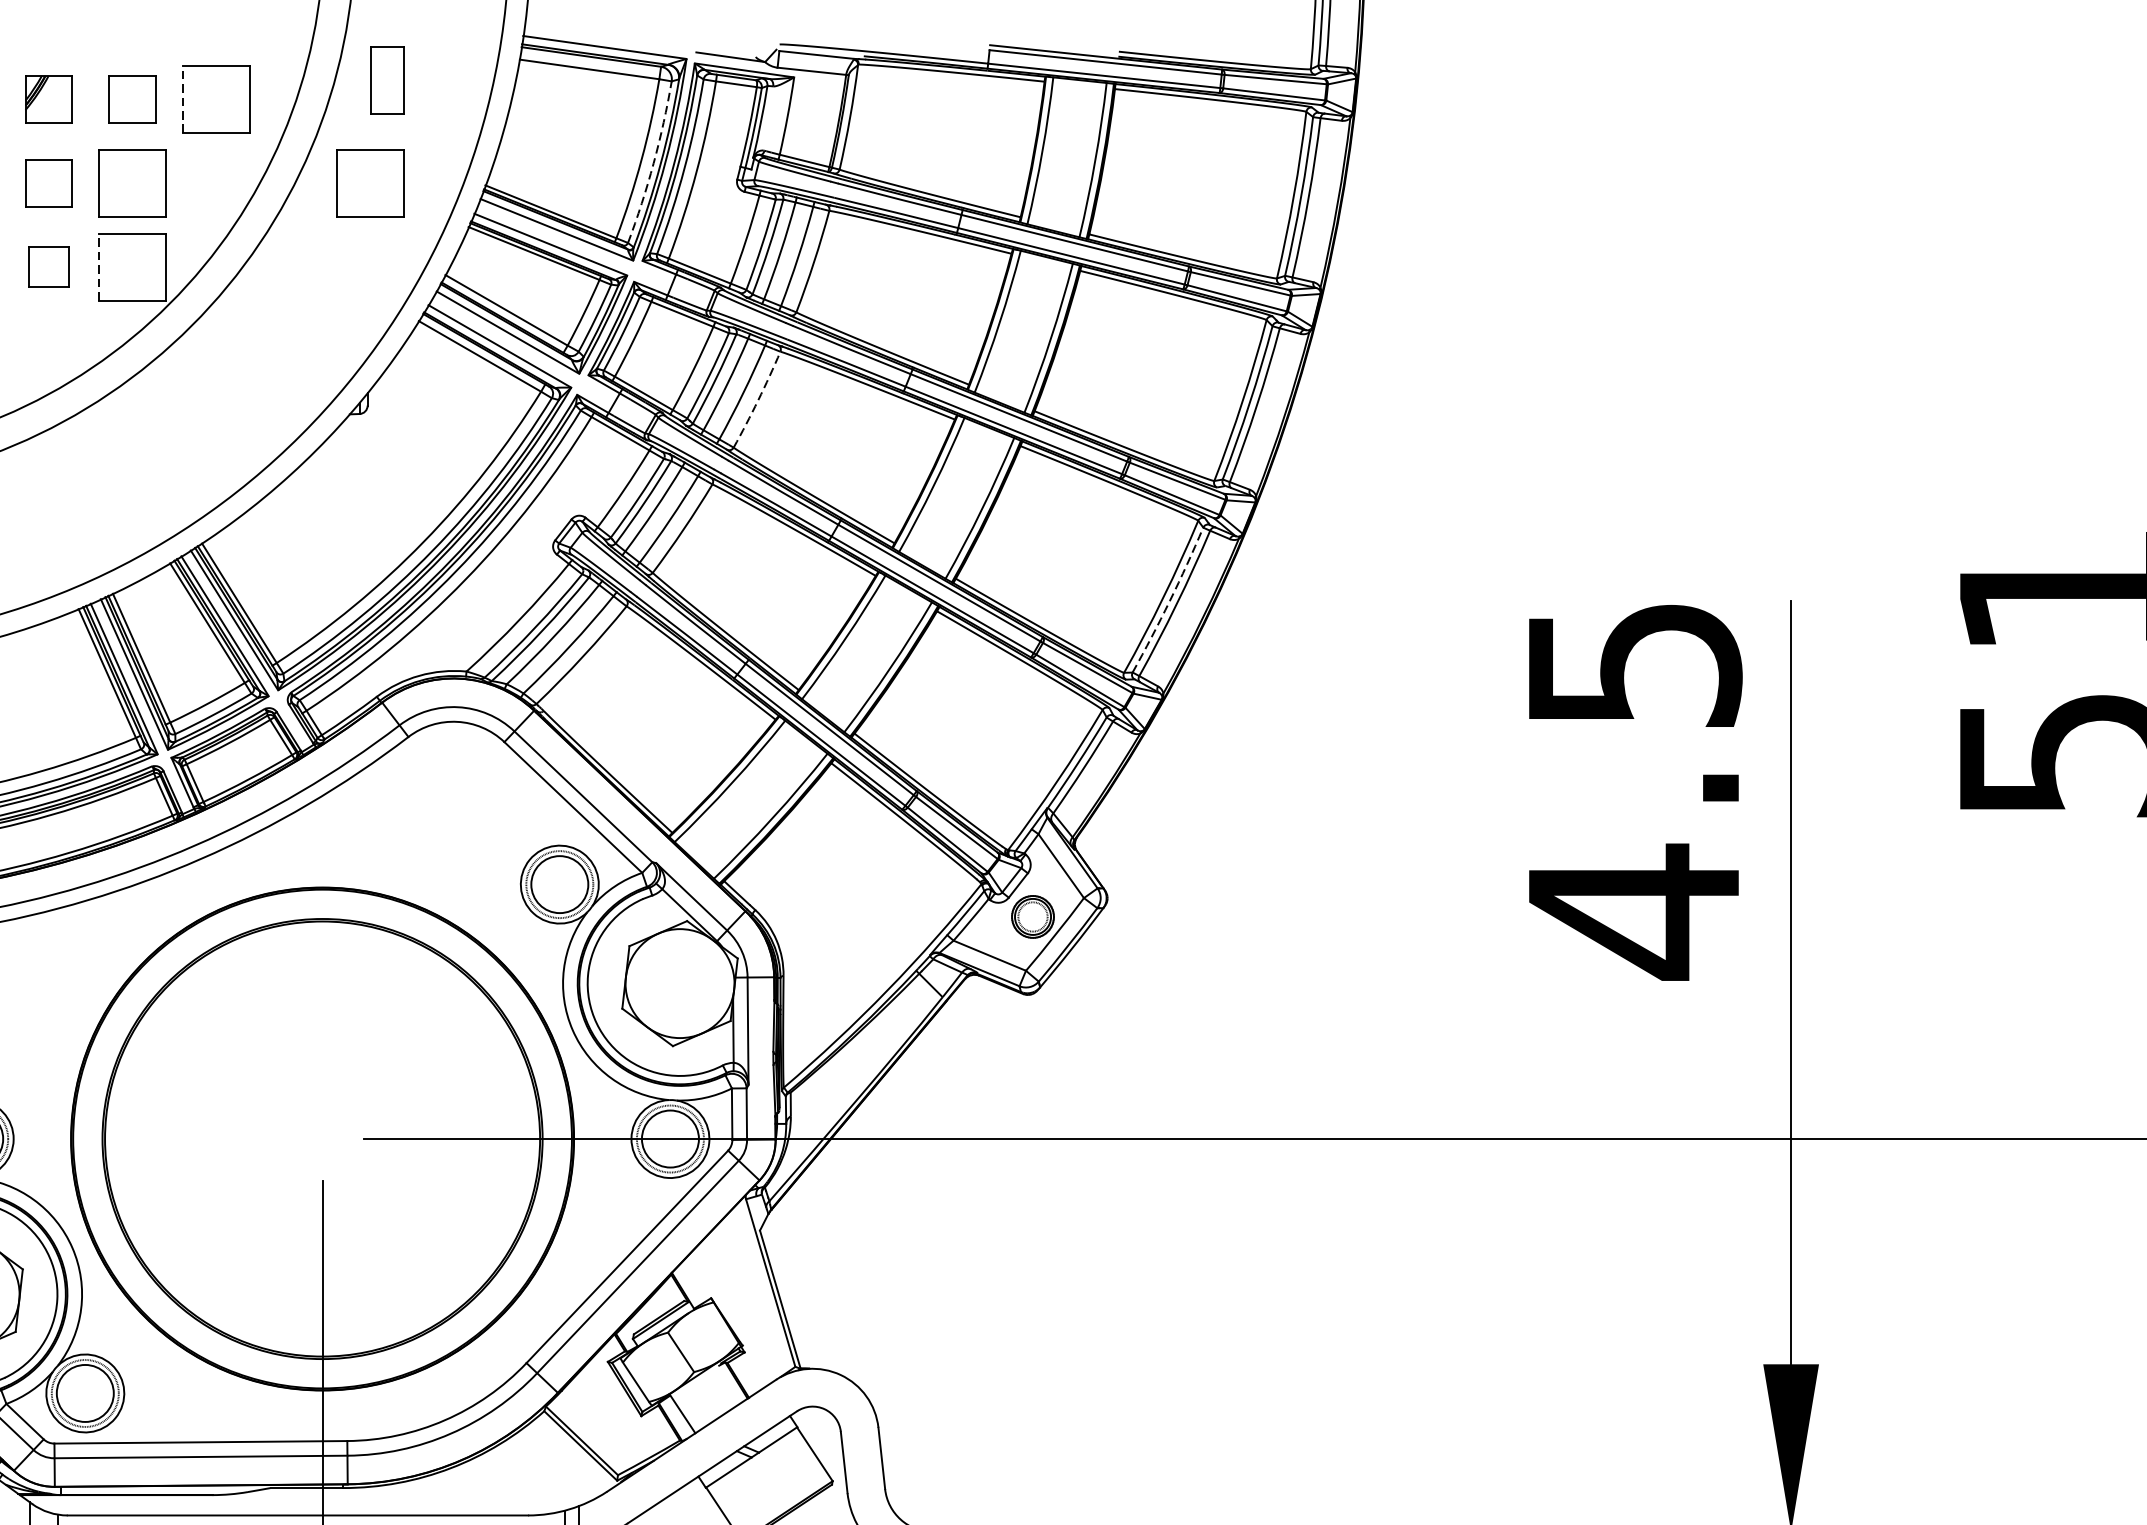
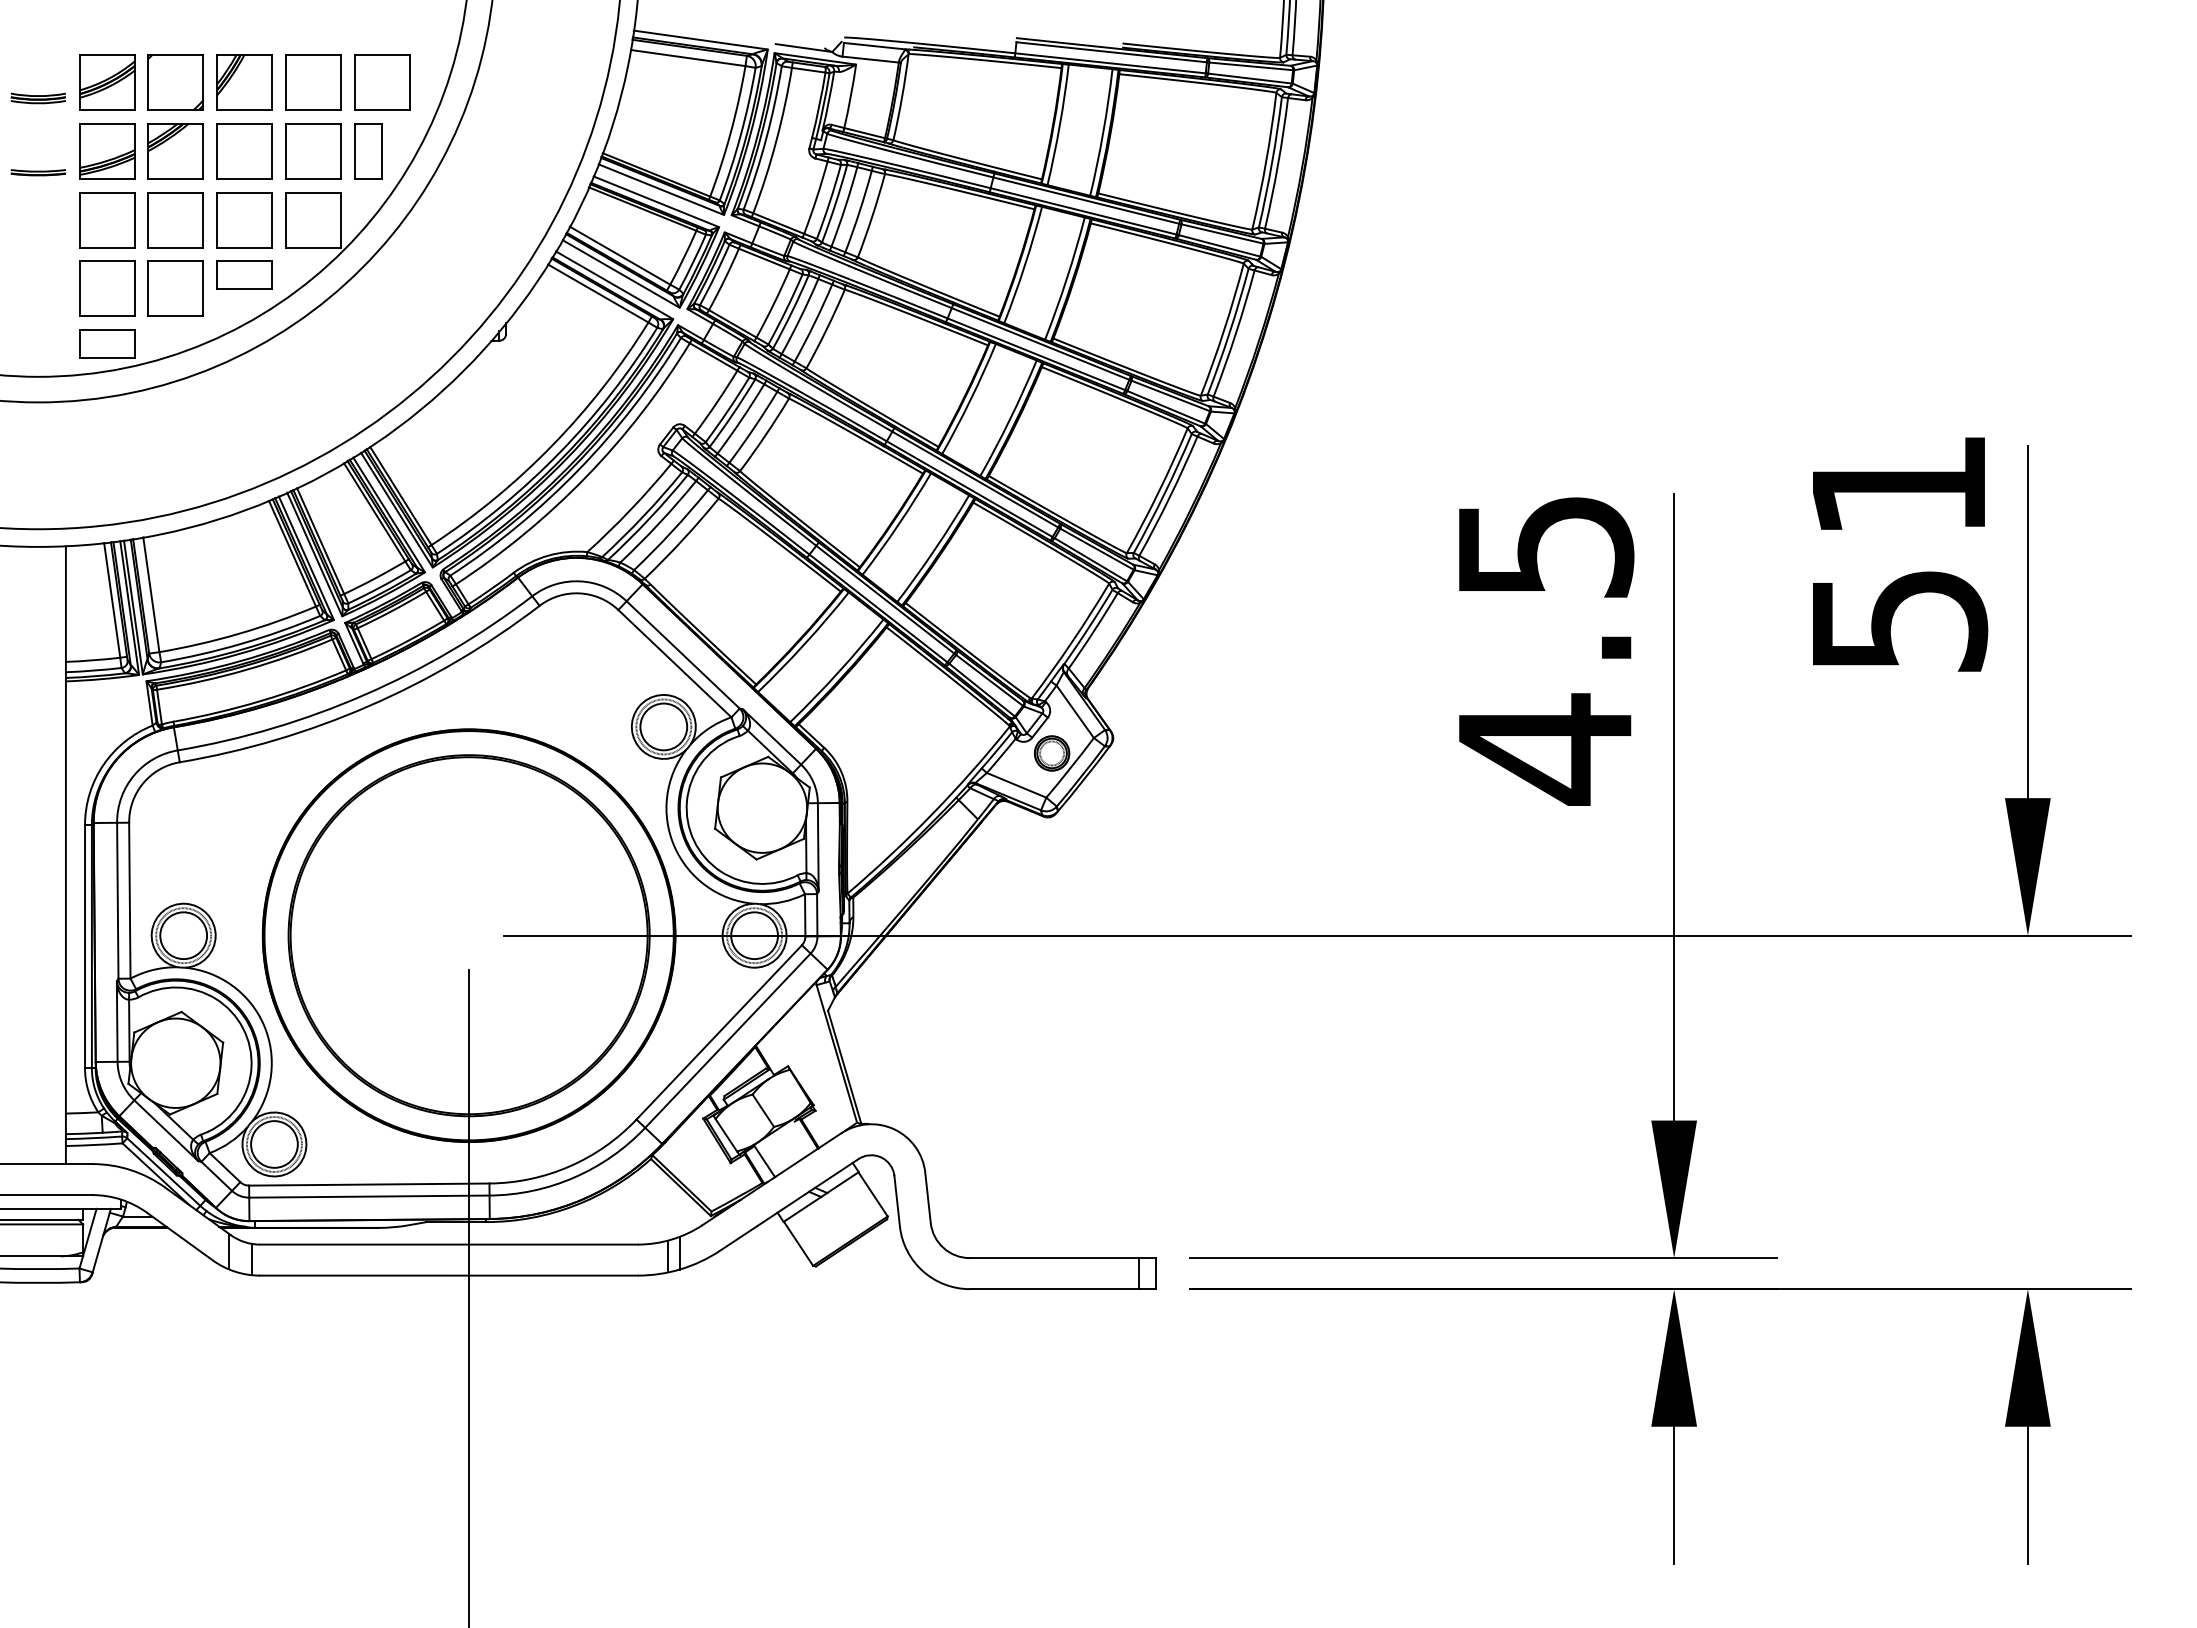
part: (387, 80) -> (368, 151), moved
part: (48, 99) -> (244, 82), size x1.43
part: (132, 99) -> (313, 82), size x1.43
line: (182, 99) -> (354, 82), dashed -> solid
arc: (653, 163) -> (740, 135), dashed -> solid
part: (48, 183) -> (244, 151), size x1.43
part: (370, 183) -> (508, 151), removed
part: (48, 267) -> (244, 220), size x1.67
line: (99, 267) -> (286, 220), dashed -> solid
part: (48, 333) -> (244, 274), added
arc: (758, 400) -> (826, 329), dashed -> solid
arc: (1170, 601) -> (1164, 494), dashed -> solid

